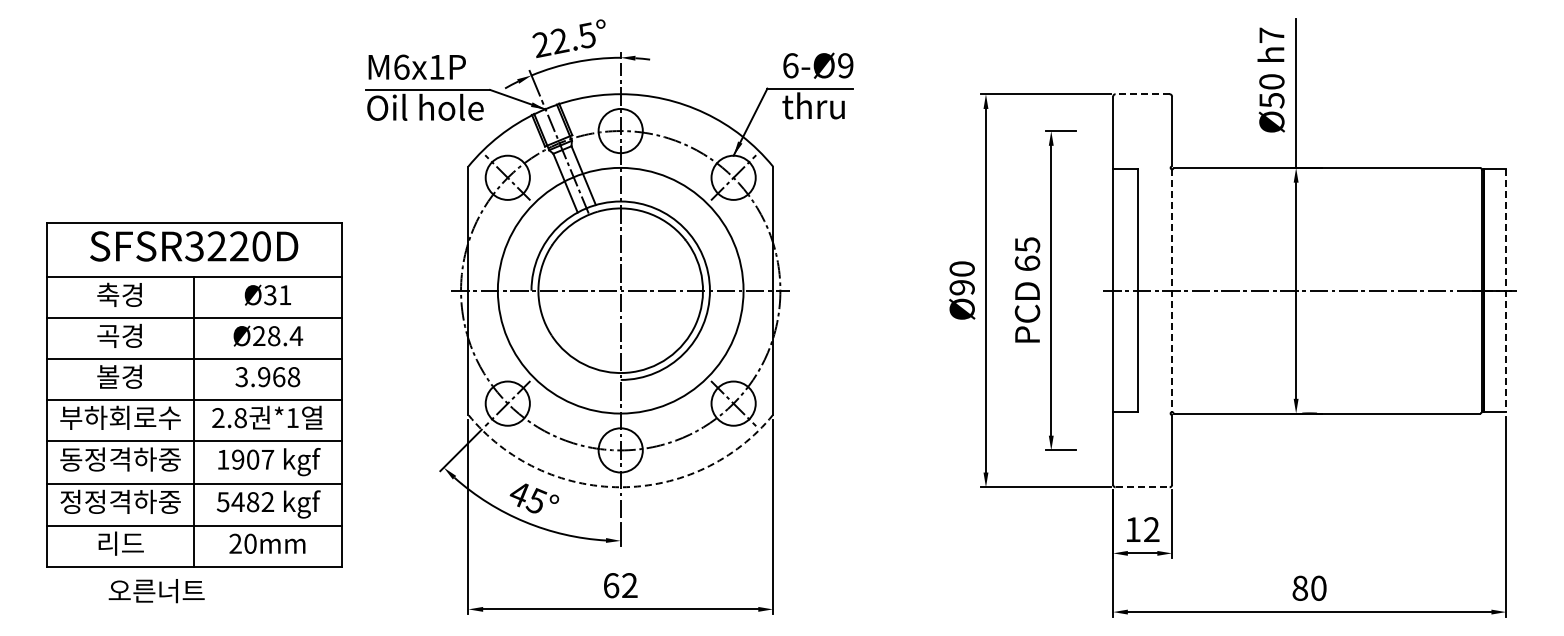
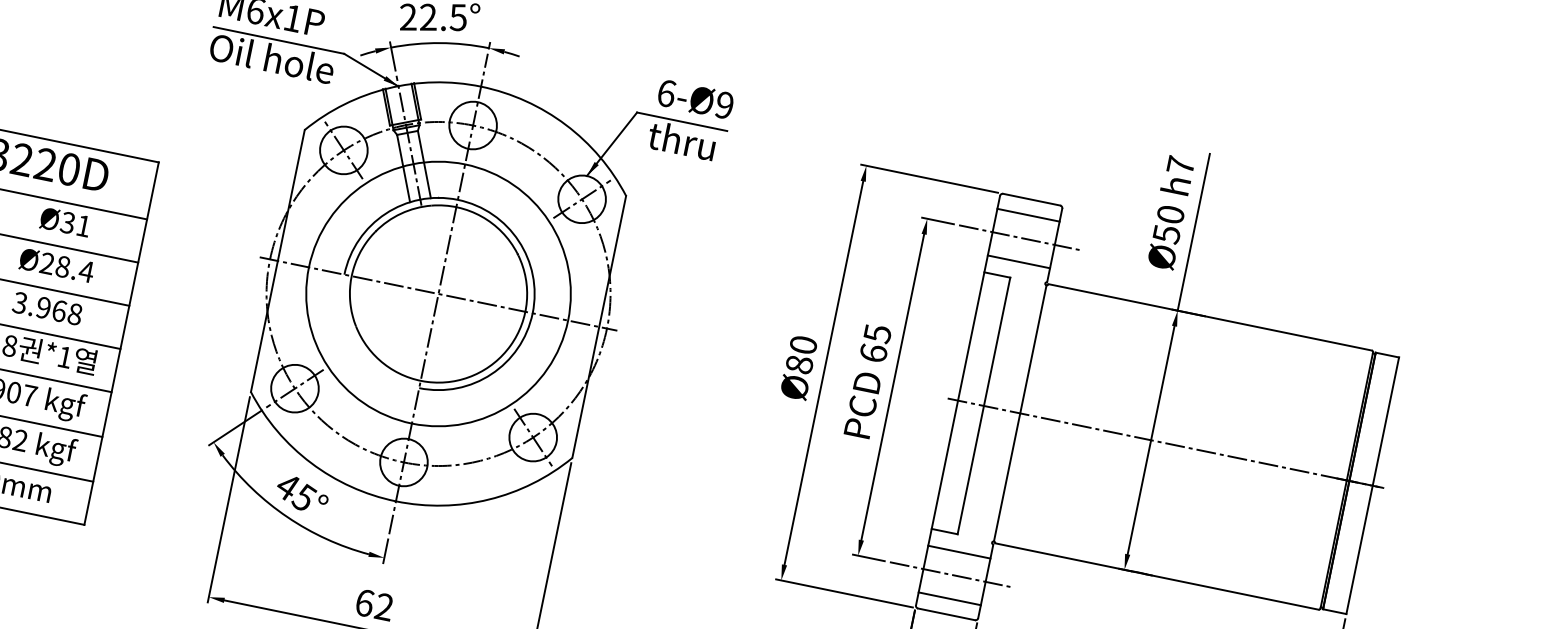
line: (1142, 94) -> (1031, 199), dashed -> solid
line: (1142, 108) -> (1028, 214), added
line: (1138, 131) -> (1019, 238), added
line: (1142, 153) -> (1018, 262), added
text: (961, 287) -> (798, 364), Ø90 -> Ø80
line: (1506, 290) -> (1373, 485), dashed -> solid
line: (1172, 291) -> (1020, 414), dashed -> solid
line: (1142, 428) -> (959, 552), added
line: (1138, 450) -> (950, 574), added
line: (1142, 472) -> (949, 598), added
arc: (620, 487) -> (395, 501), dashed -> solid
line: (1143, 487) -> (947, 614), dashed -> solid

